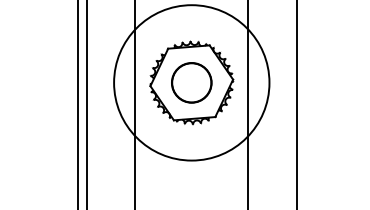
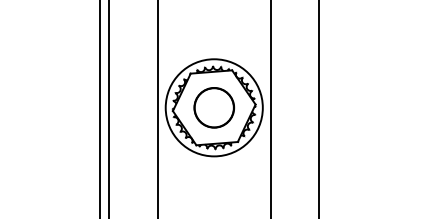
circle: (191, 82) -> (213, 107), size x0.62

